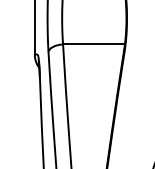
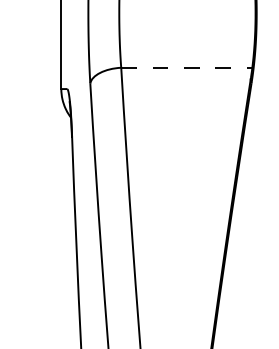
line: (94, 44) -> (187, 67), solid -> dashed

